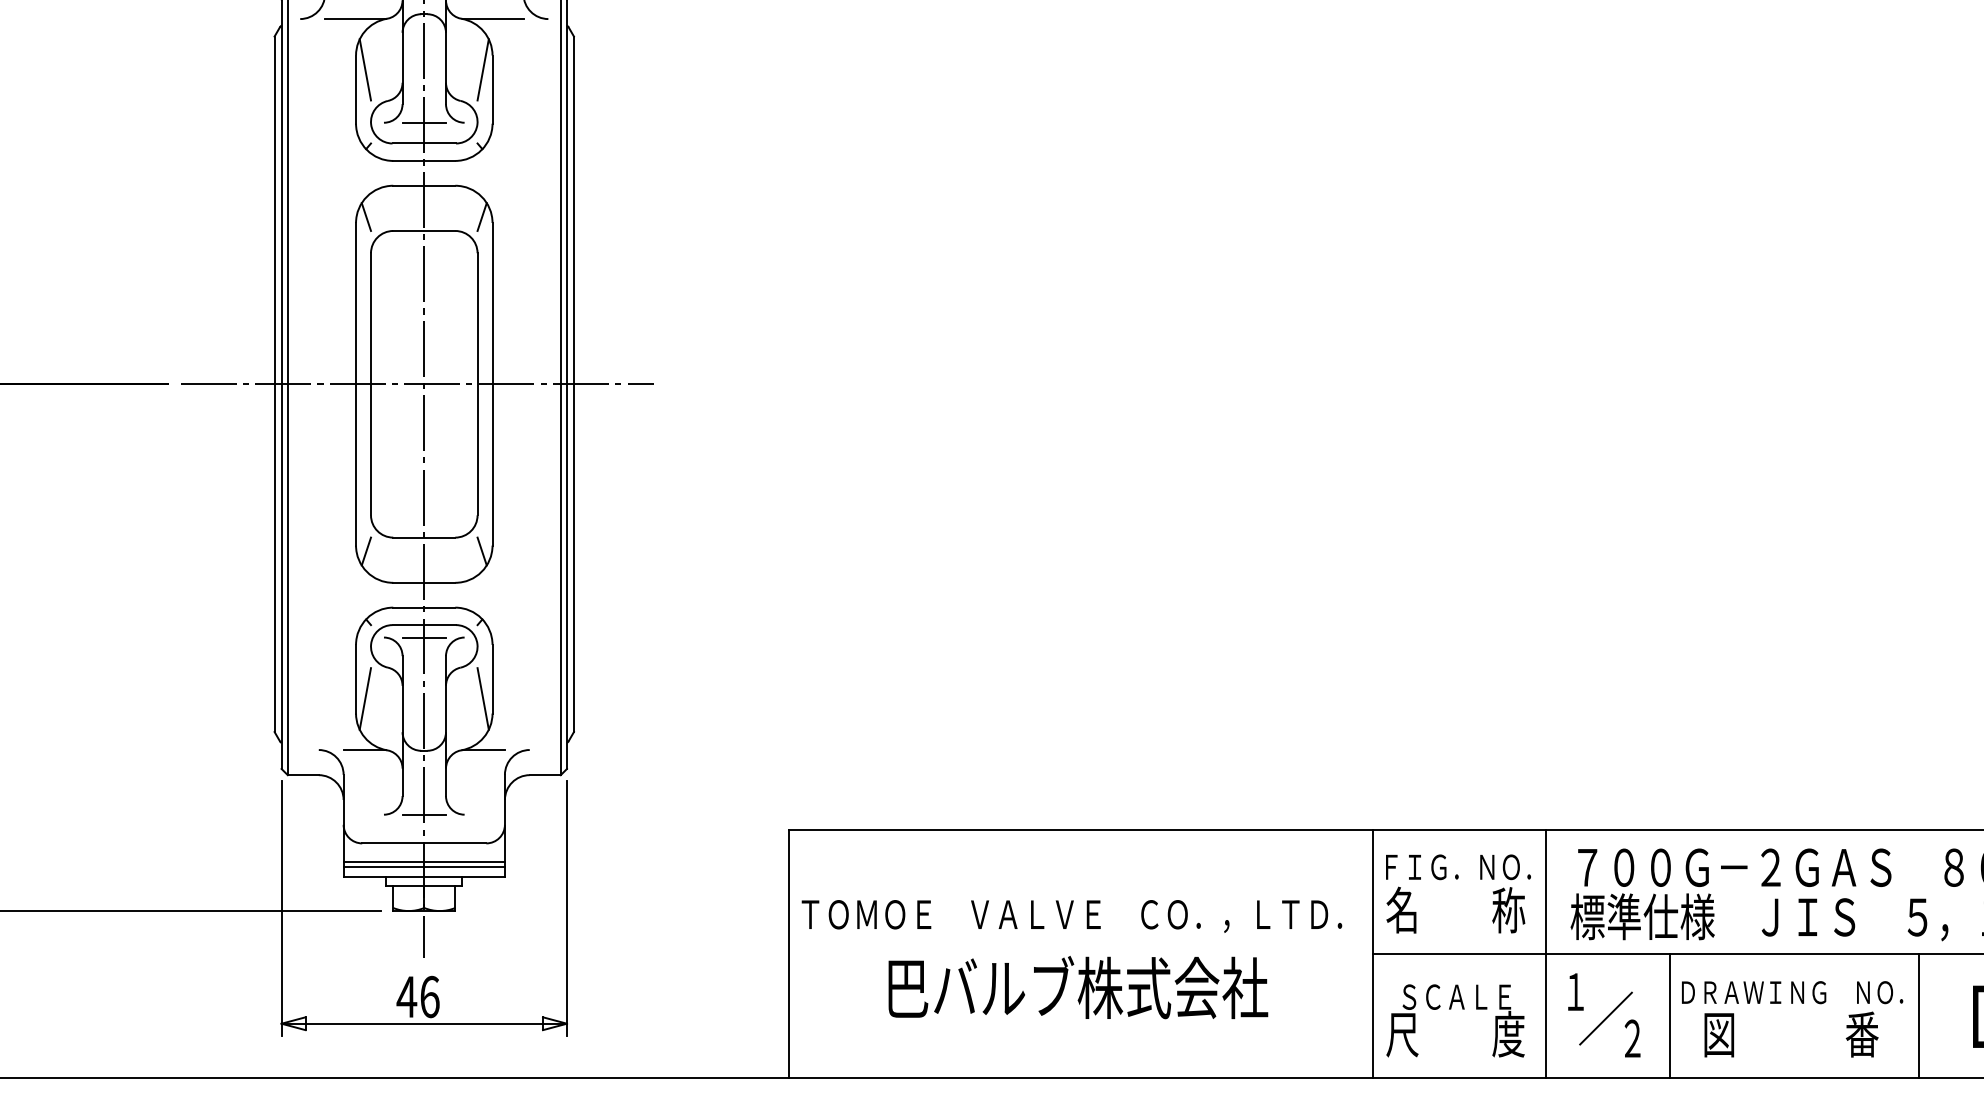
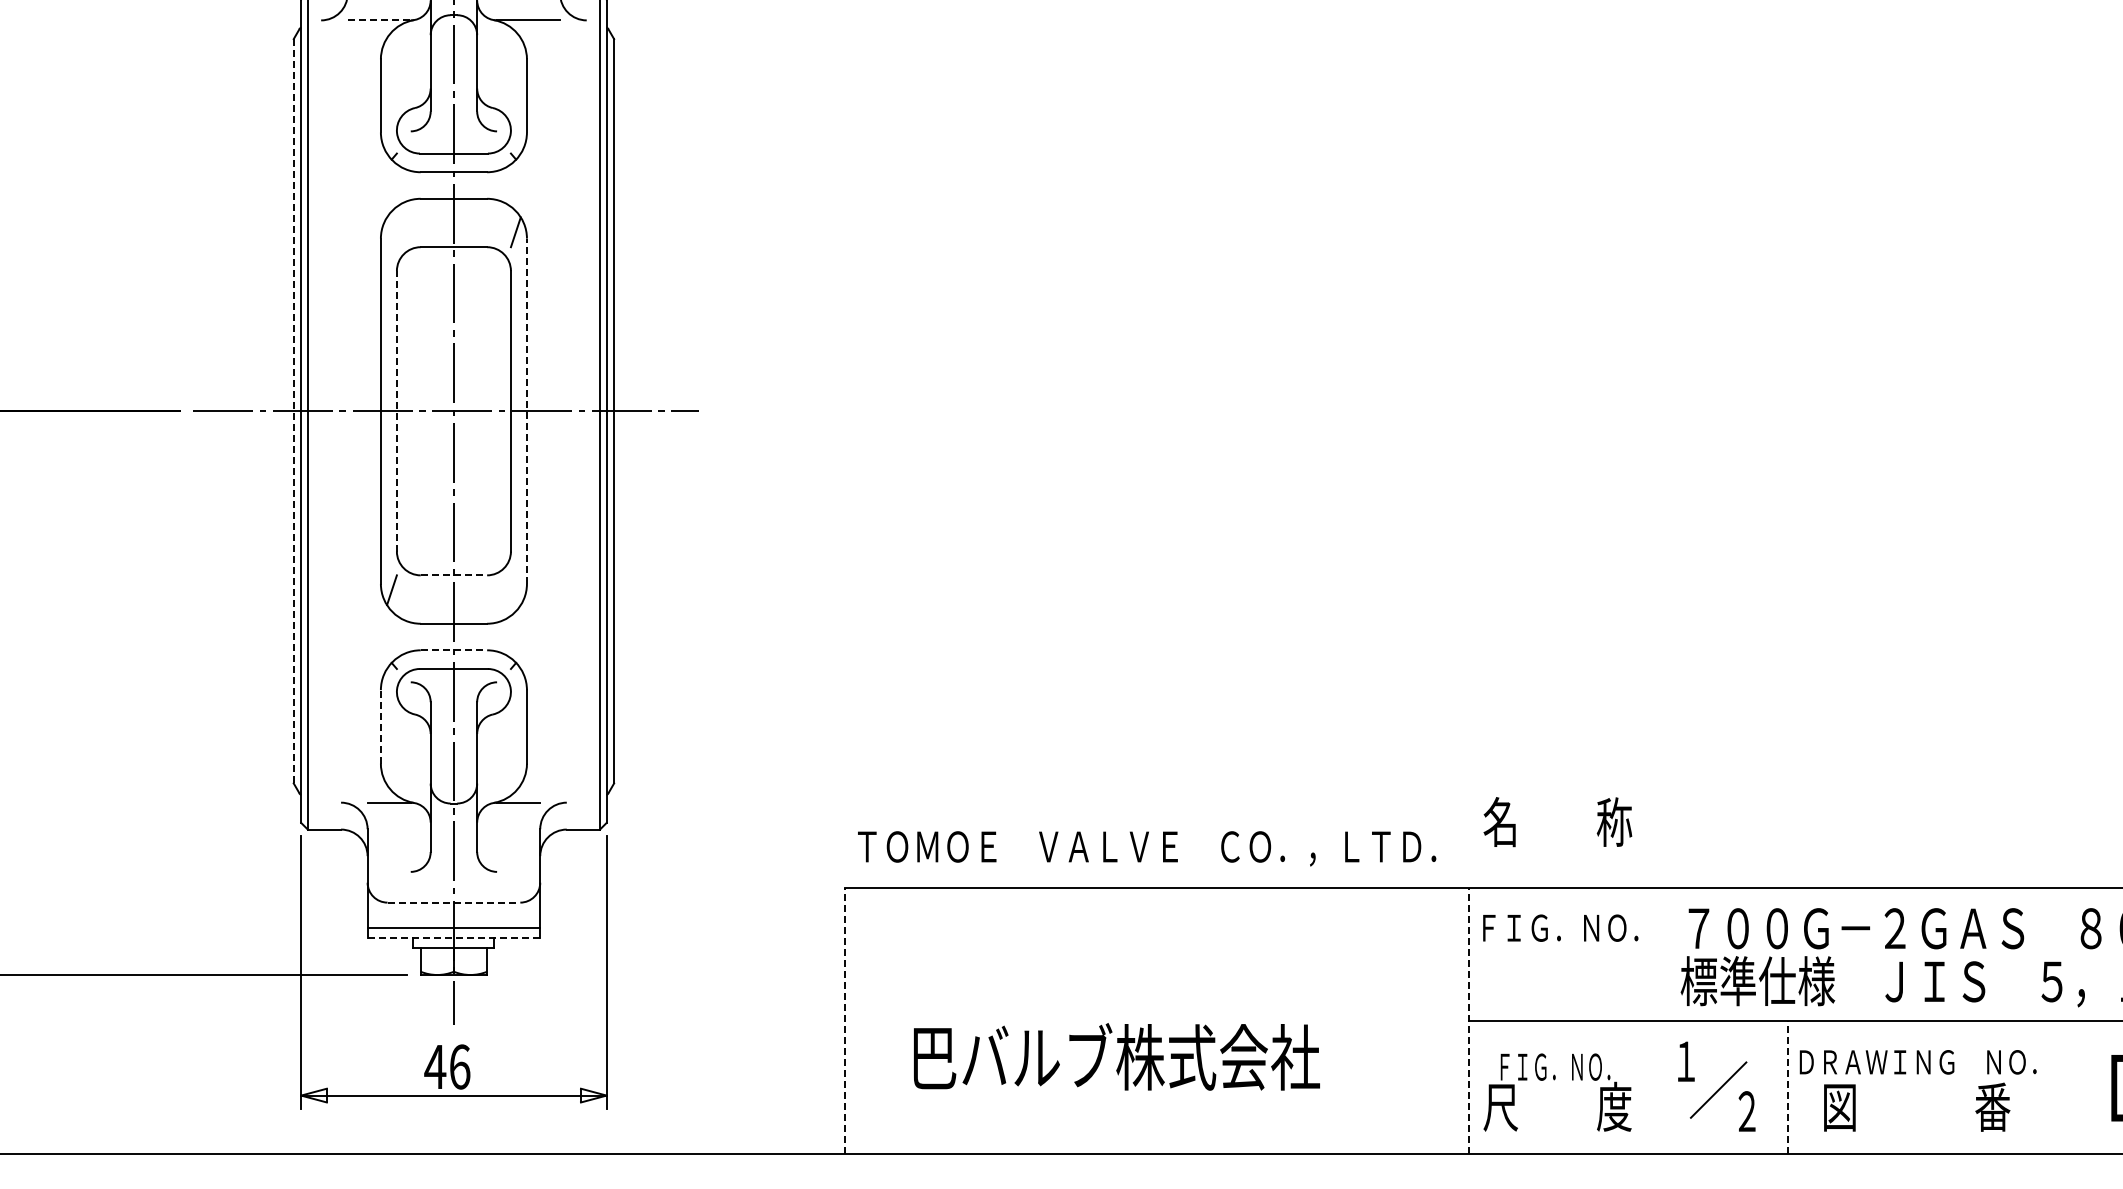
line: (354, 19) -> (379, 20), solid -> dashed
line: (365, 69) -> (390, 74), removed
line: (482, 69) -> (516, 74), removed
line: (423, 122) -> (453, 131), removed
line: (365, 217) -> (391, 232), removed
line: (370, 383) -> (396, 410), solid -> dashed
line: (274, 384) -> (293, 411), solid -> dashed
line: (492, 384) -> (526, 411), solid -> dashed
line: (424, 537) -> (454, 575), solid -> dashed
line: (481, 551) -> (515, 590), removed
line: (424, 607) -> (454, 650), solid -> dashed
line: (423, 637) -> (453, 682), removed
line: (355, 678) -> (380, 726), solid -> dashed
line: (365, 698) -> (390, 747), removed
line: (482, 698) -> (516, 747), removed
line: (423, 814) -> (453, 871), removed
line: (424, 843) -> (454, 902), solid -> dashed
line: (423, 861) -> (453, 922), removed
line: (424, 876) -> (454, 938), solid -> dashed
text: (1455, 910) -> (1557, 822), moved
text: (1072, 916) -> (1147, 848), moved
line: (789, 954) -> (844, 1021), solid -> dashed
line: (1372, 954) -> (1468, 1021), solid -> dashed
line: (1546, 954) -> (1654, 1021), removed
text: (1077, 987) -> (1116, 1056), moved
text: (1456, 996) -> (1558, 1066), ＳＣＡＬＥ -> ＦＩＧ．ＮＯ．
line: (1670, 1016) -> (1787, 1087), solid -> dashed
line: (1918, 1016) -> (2053, 1087), removed

